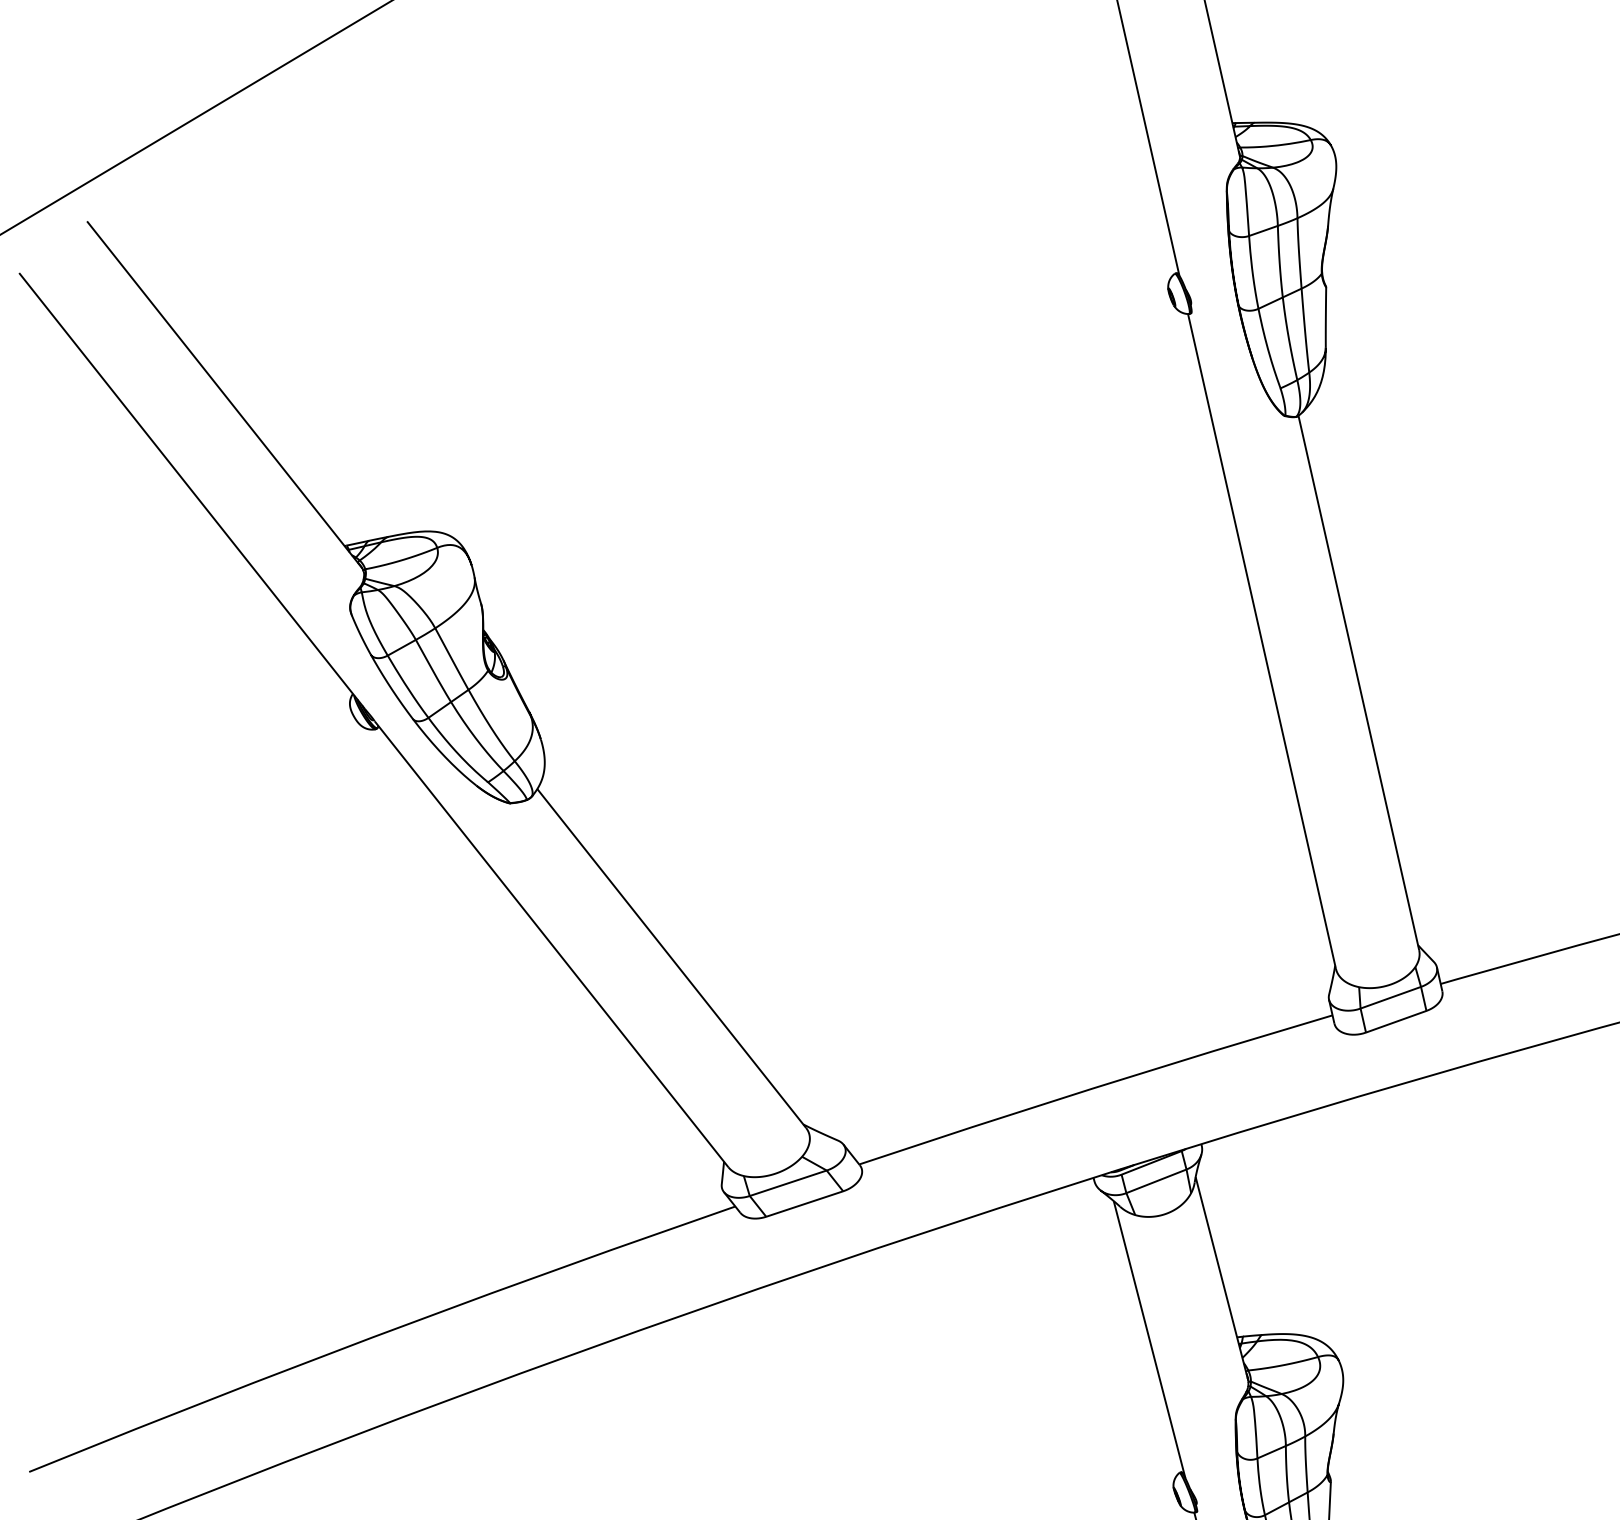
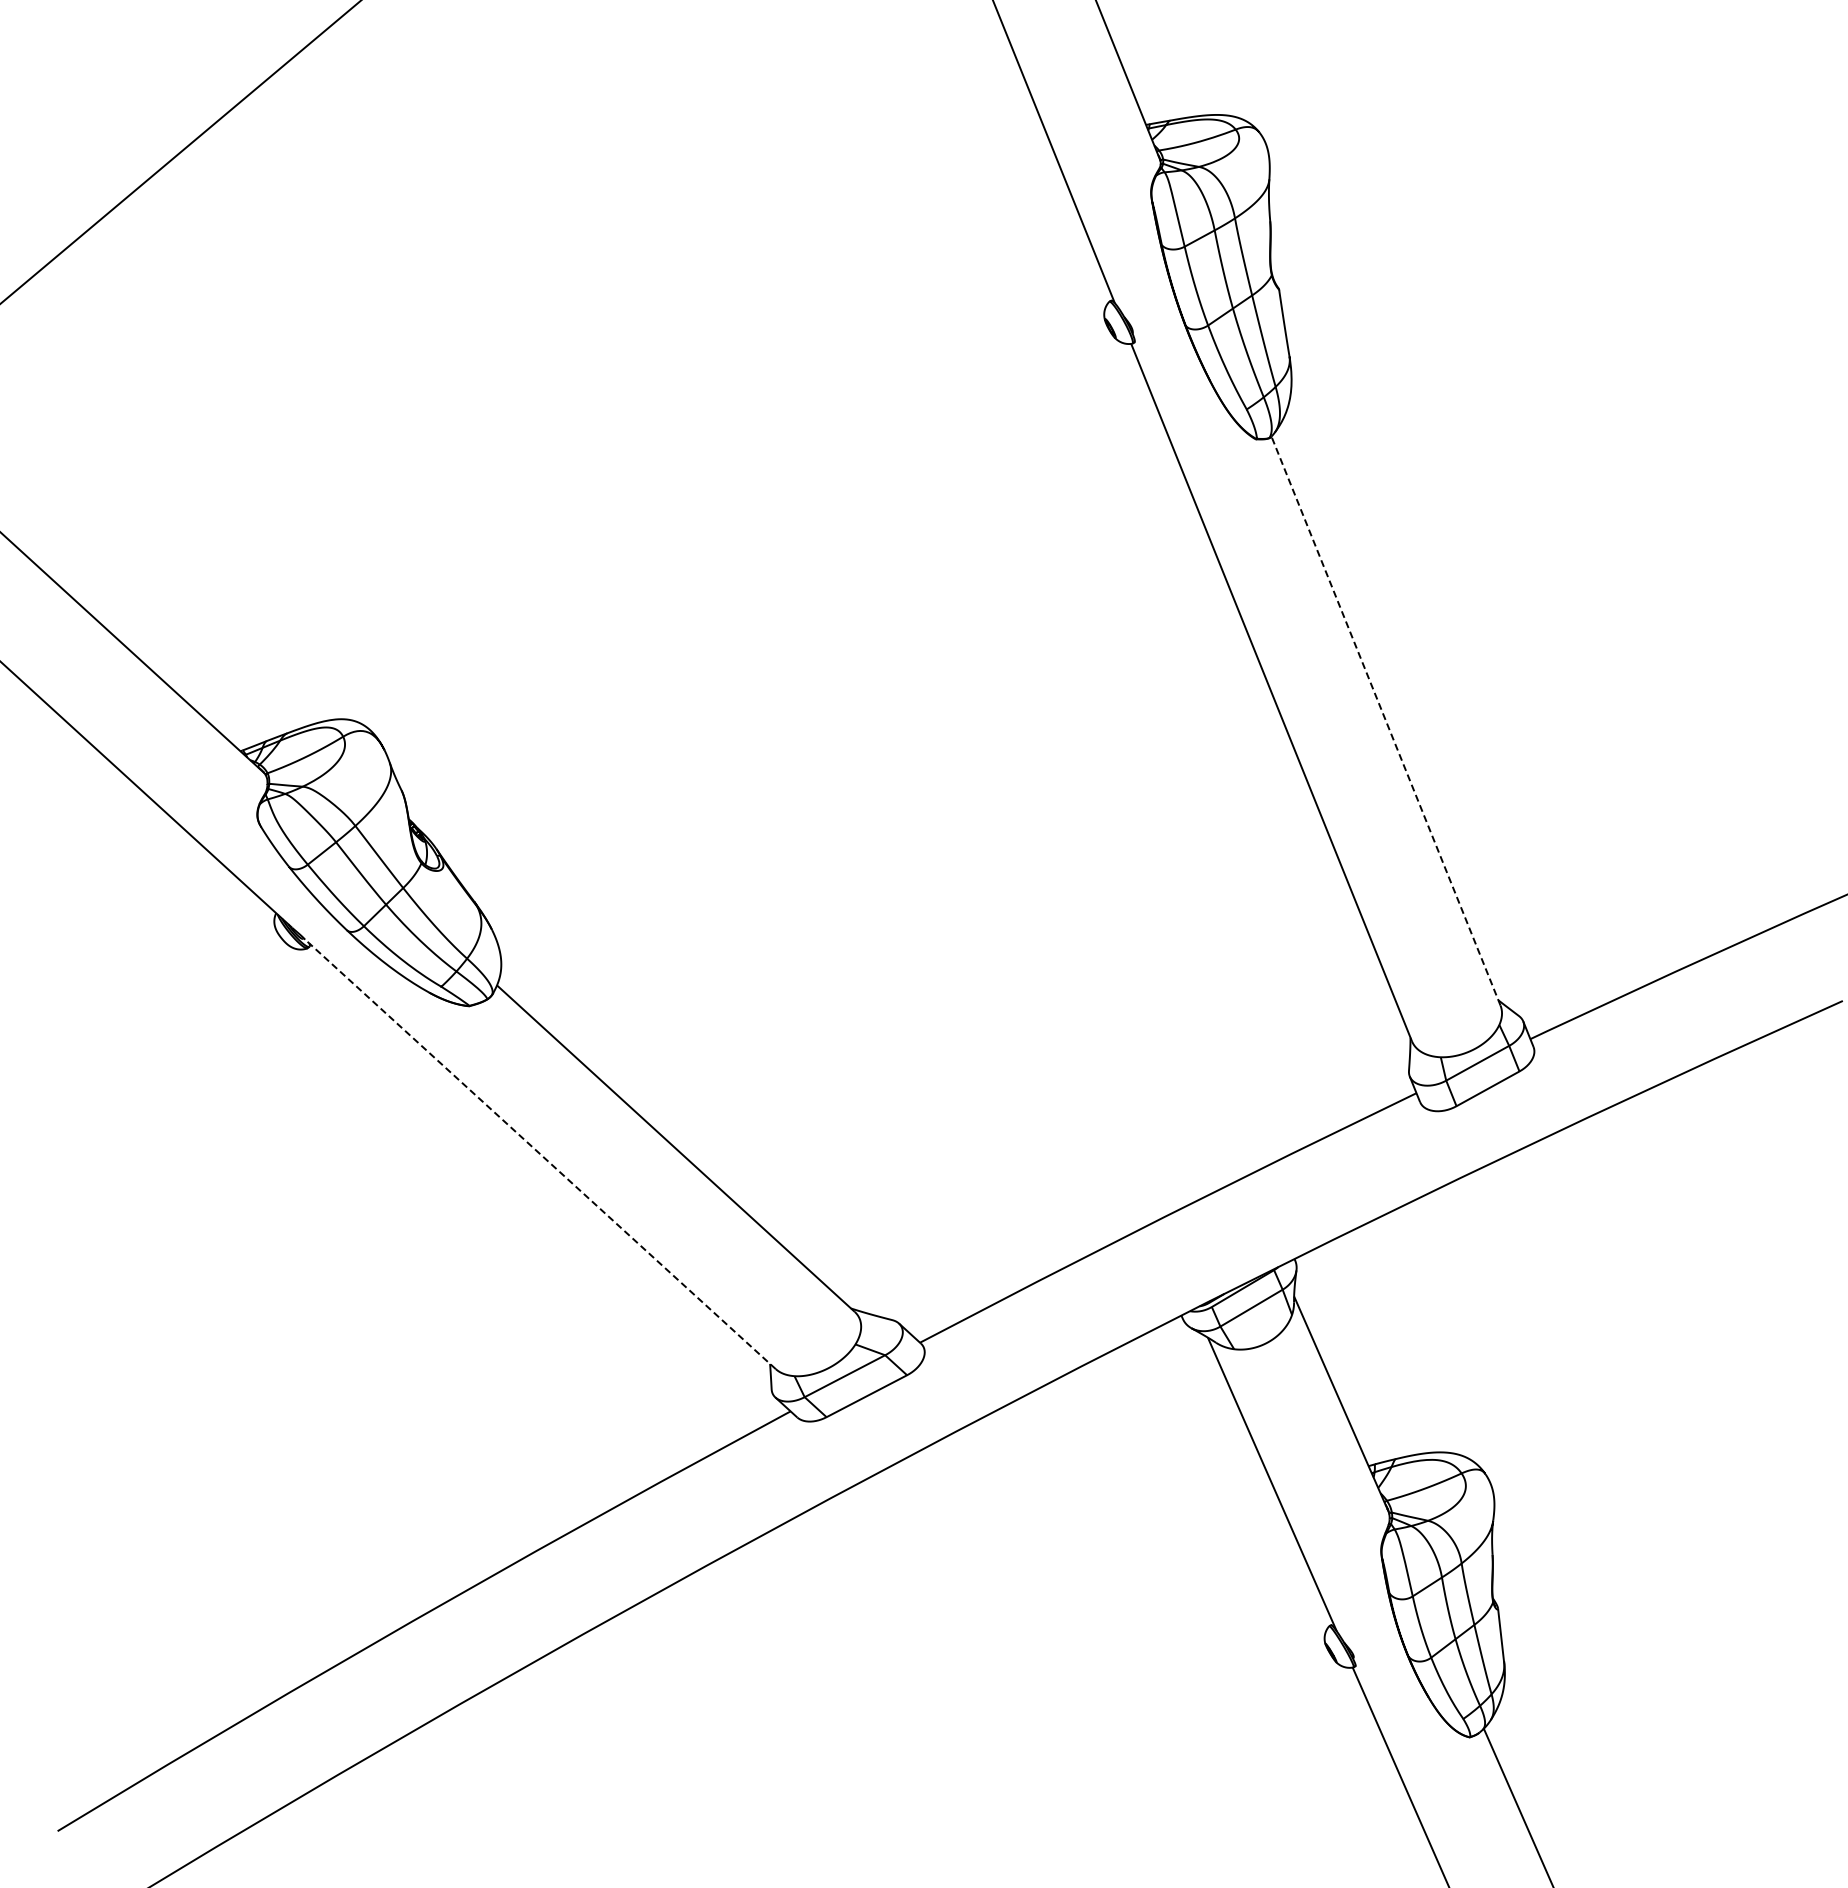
line: (1359, 683) -> (1386, 721), solid -> dashed
line: (551, 944) -> (540, 1154), solid -> dashed

